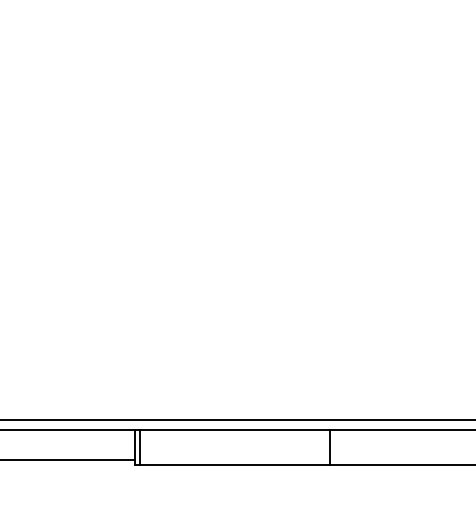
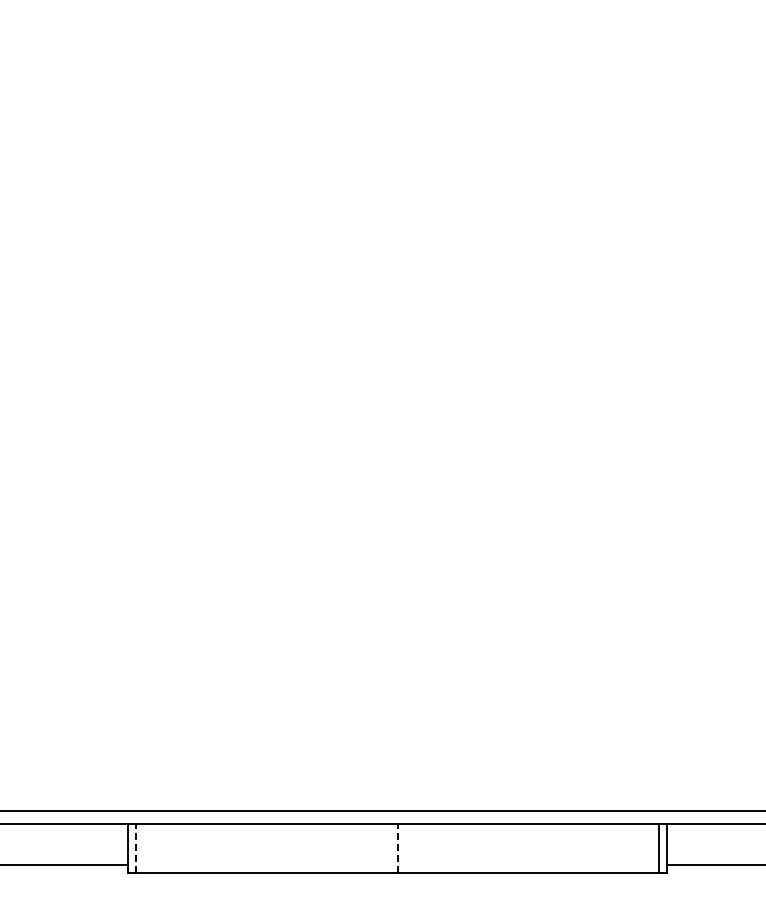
line: (140, 447) -> (136, 848), solid -> dashed
line: (330, 447) -> (397, 848), solid -> dashed

